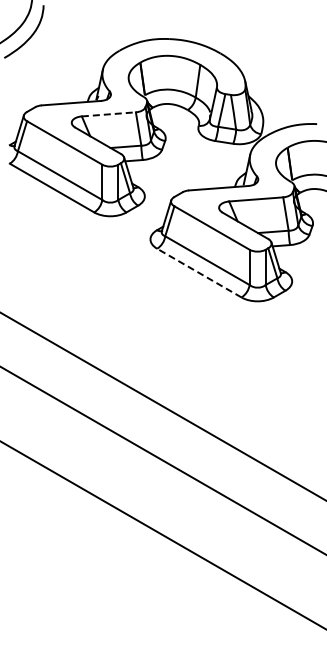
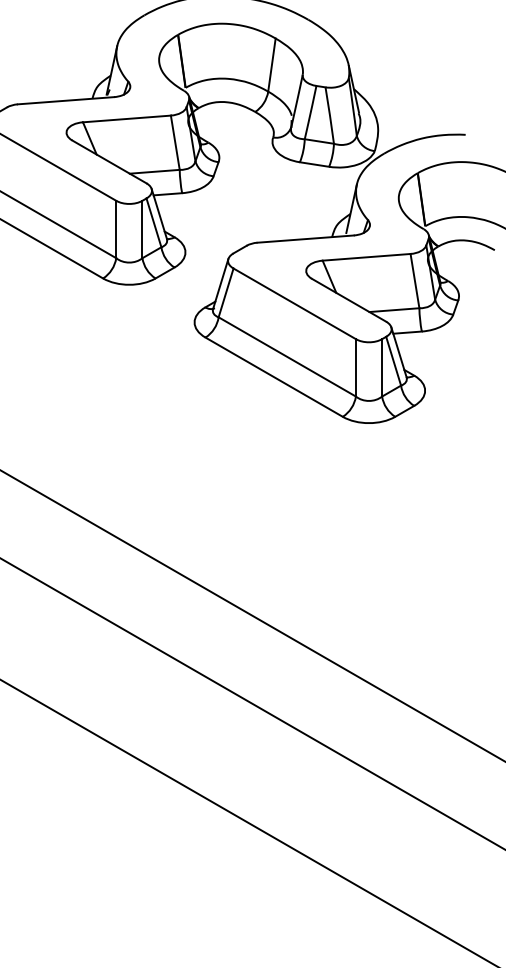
line: (109, 114) -> (127, 119), dashed -> solid
line: (199, 273) -> (274, 377), dashed -> solid

